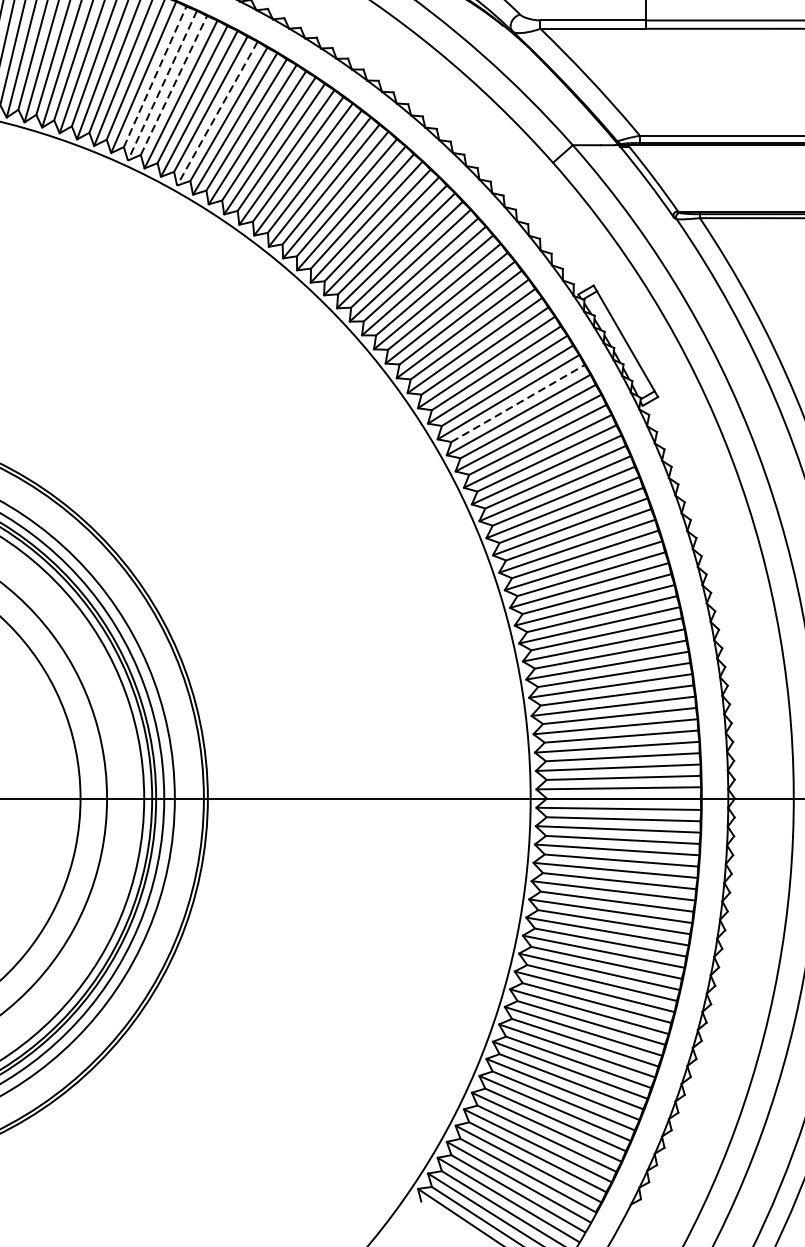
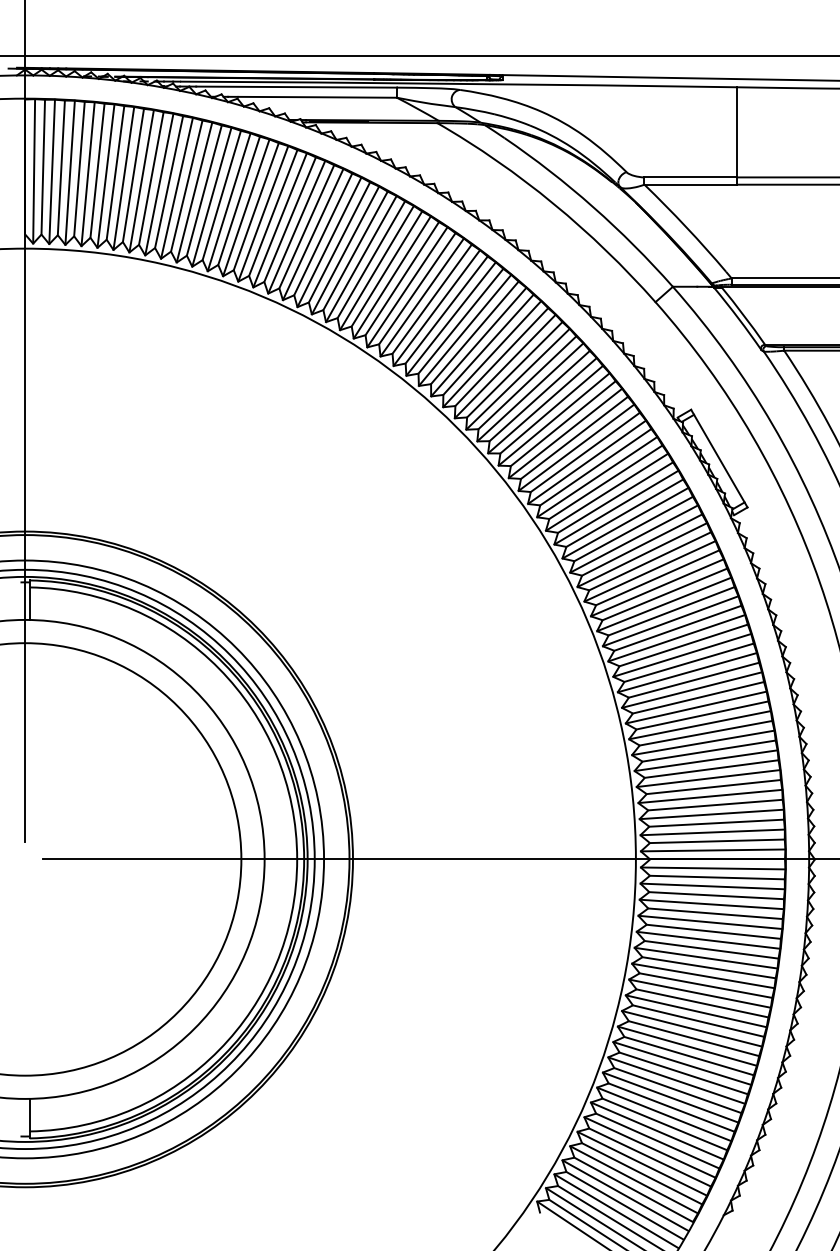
line: (154, 76) -> (306, 226), dashed -> solid
line: (174, 84) -> (323, 233), dashed -> solid
line: (161, 86) -> (312, 235), dashed -> solid
line: (217, 114) -> (361, 259), dashed -> solid
line: (518, 402) -> (625, 512), dashed -> solid

